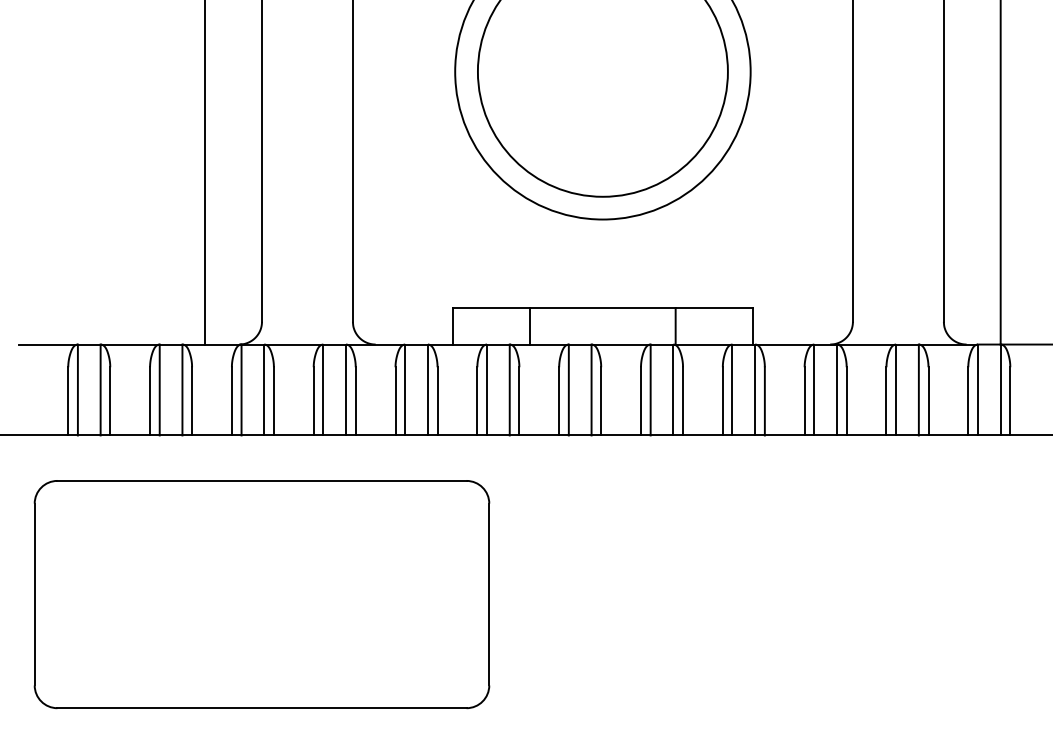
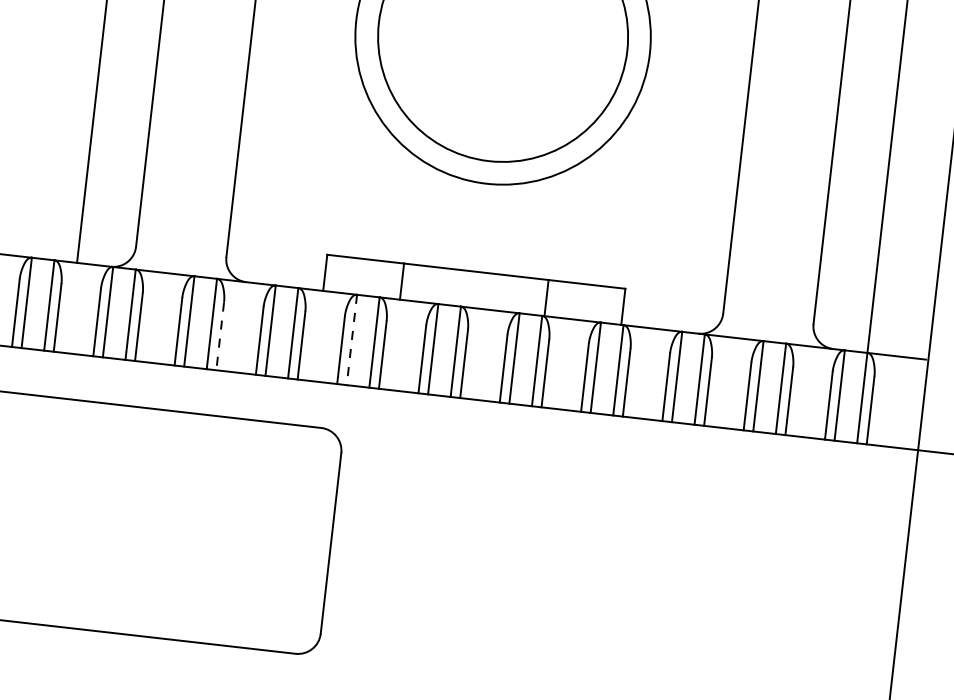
line: (487, 390) -> (352, 340), solid -> dashed
line: (355, 401) -> (219, 336), solid -> dashed

